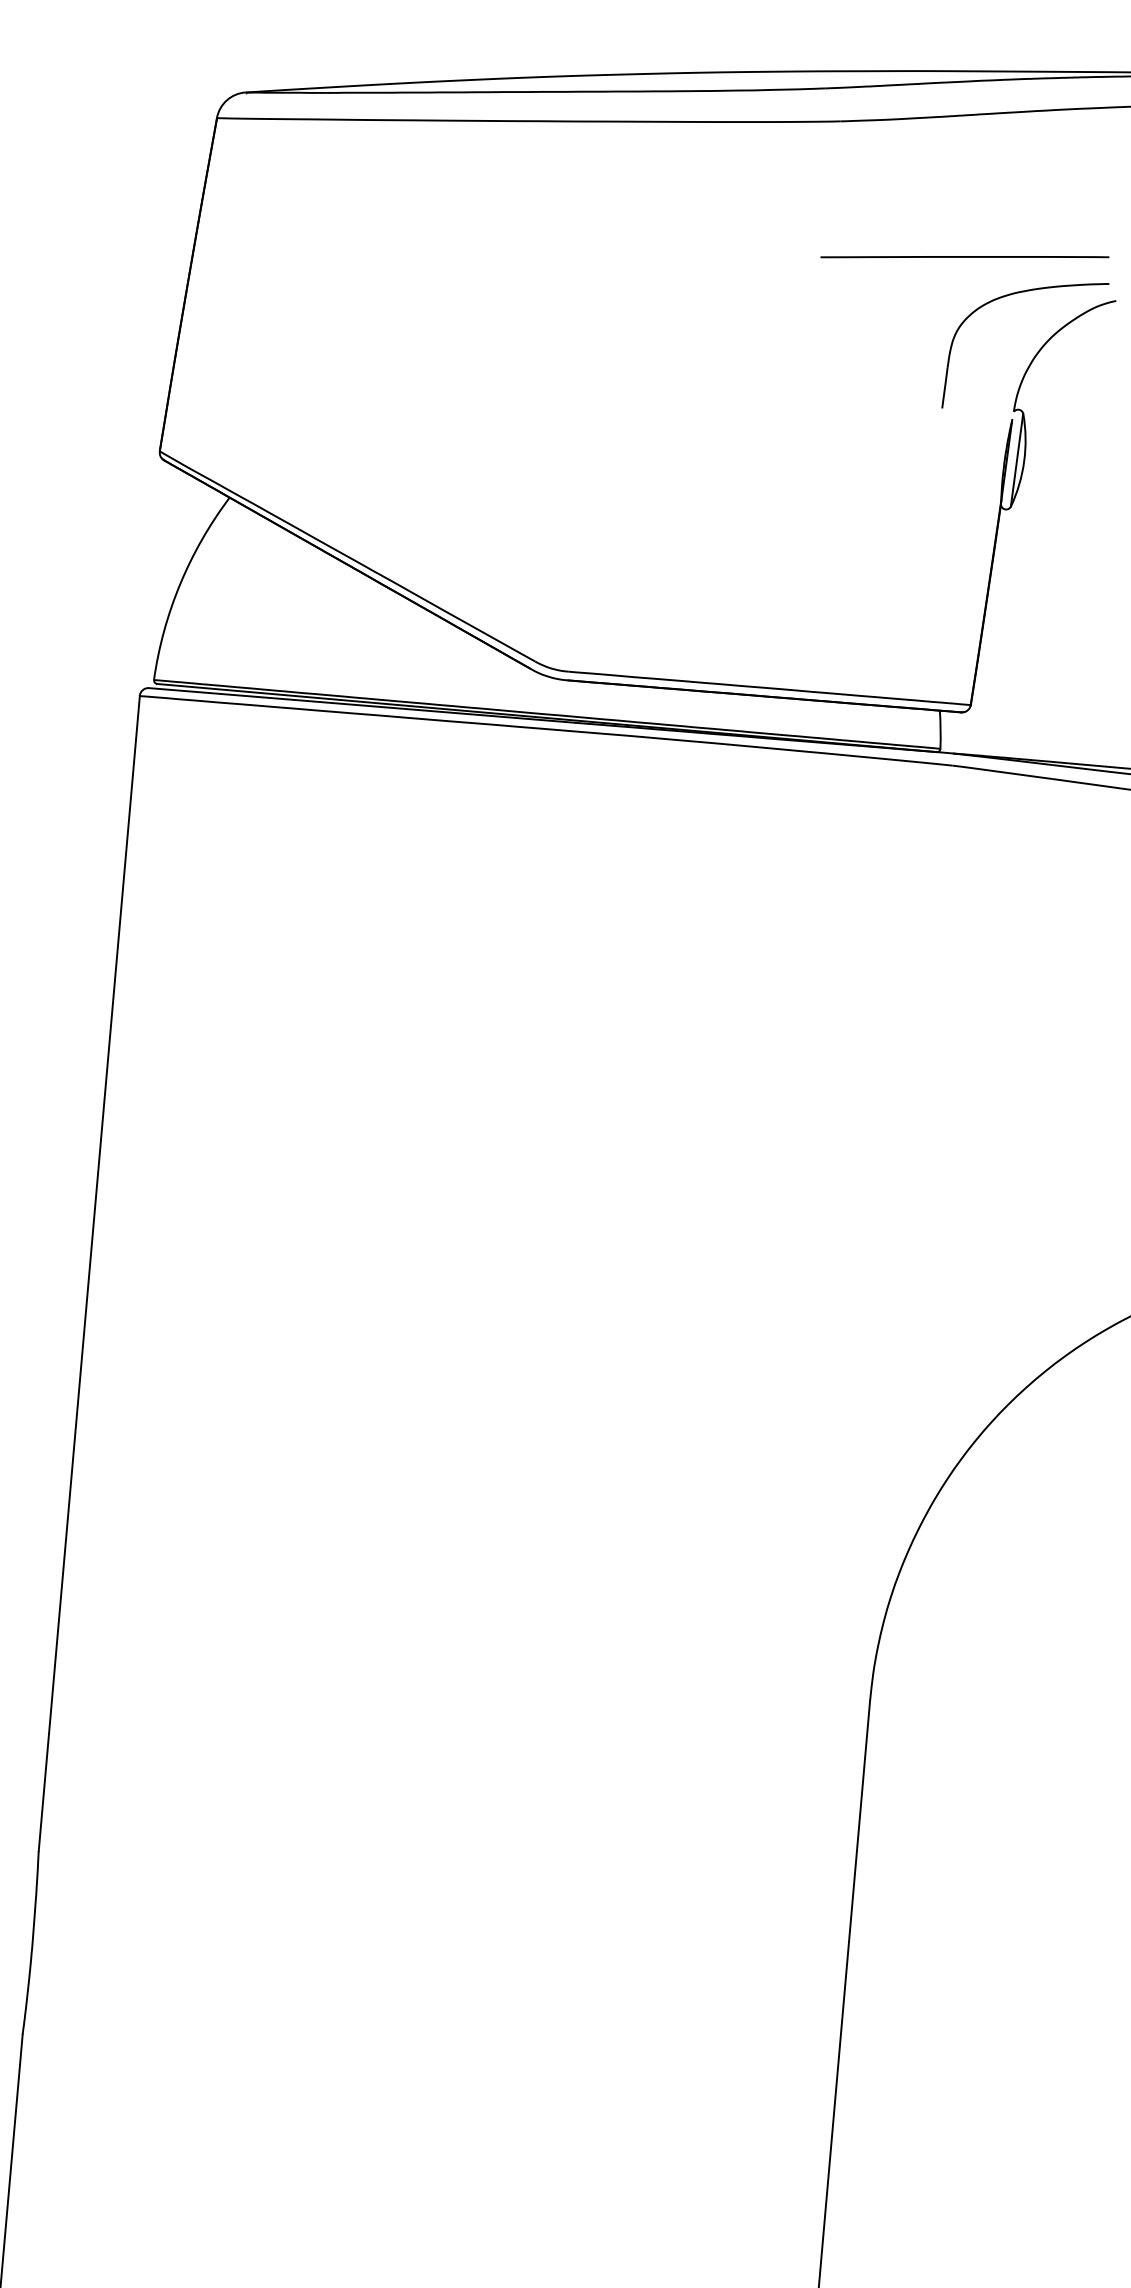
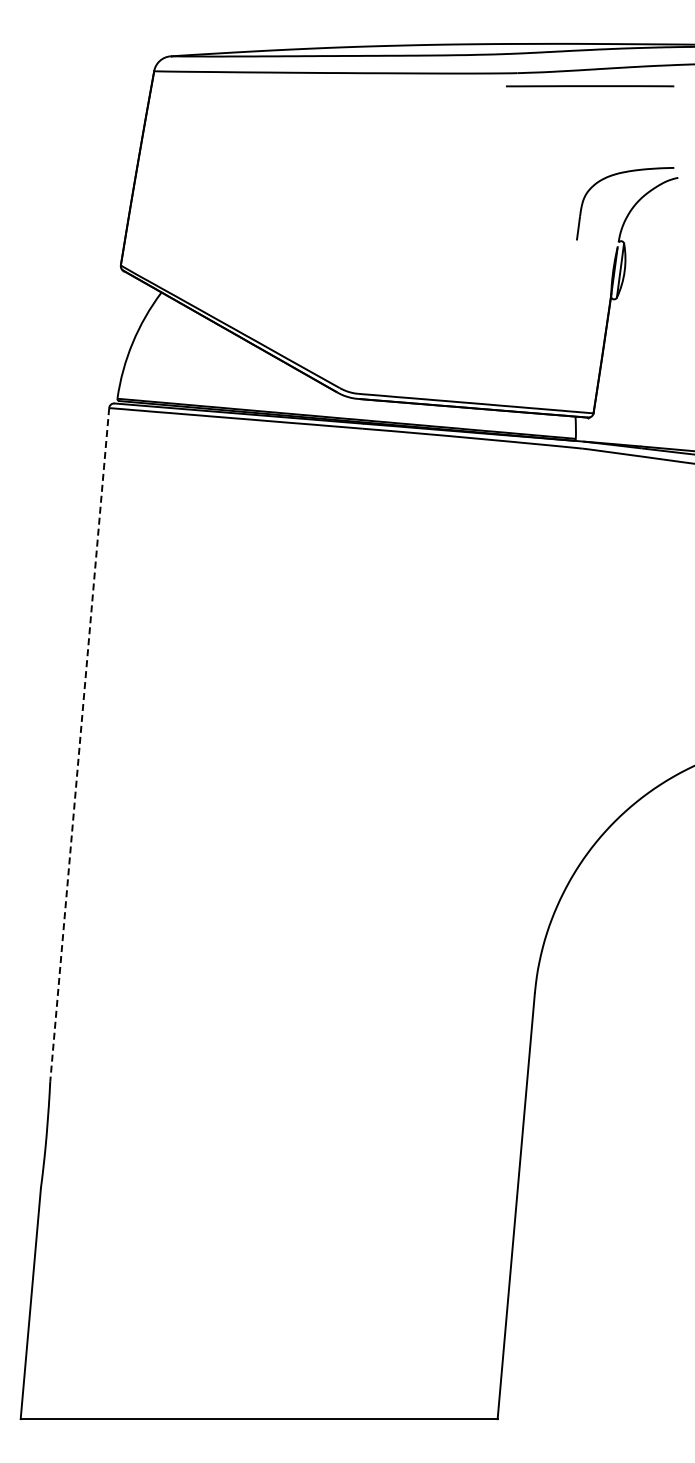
line: (965, 257) -> (590, 86), moved
line: (88, 1273) -> (79, 744), solid -> dashed

